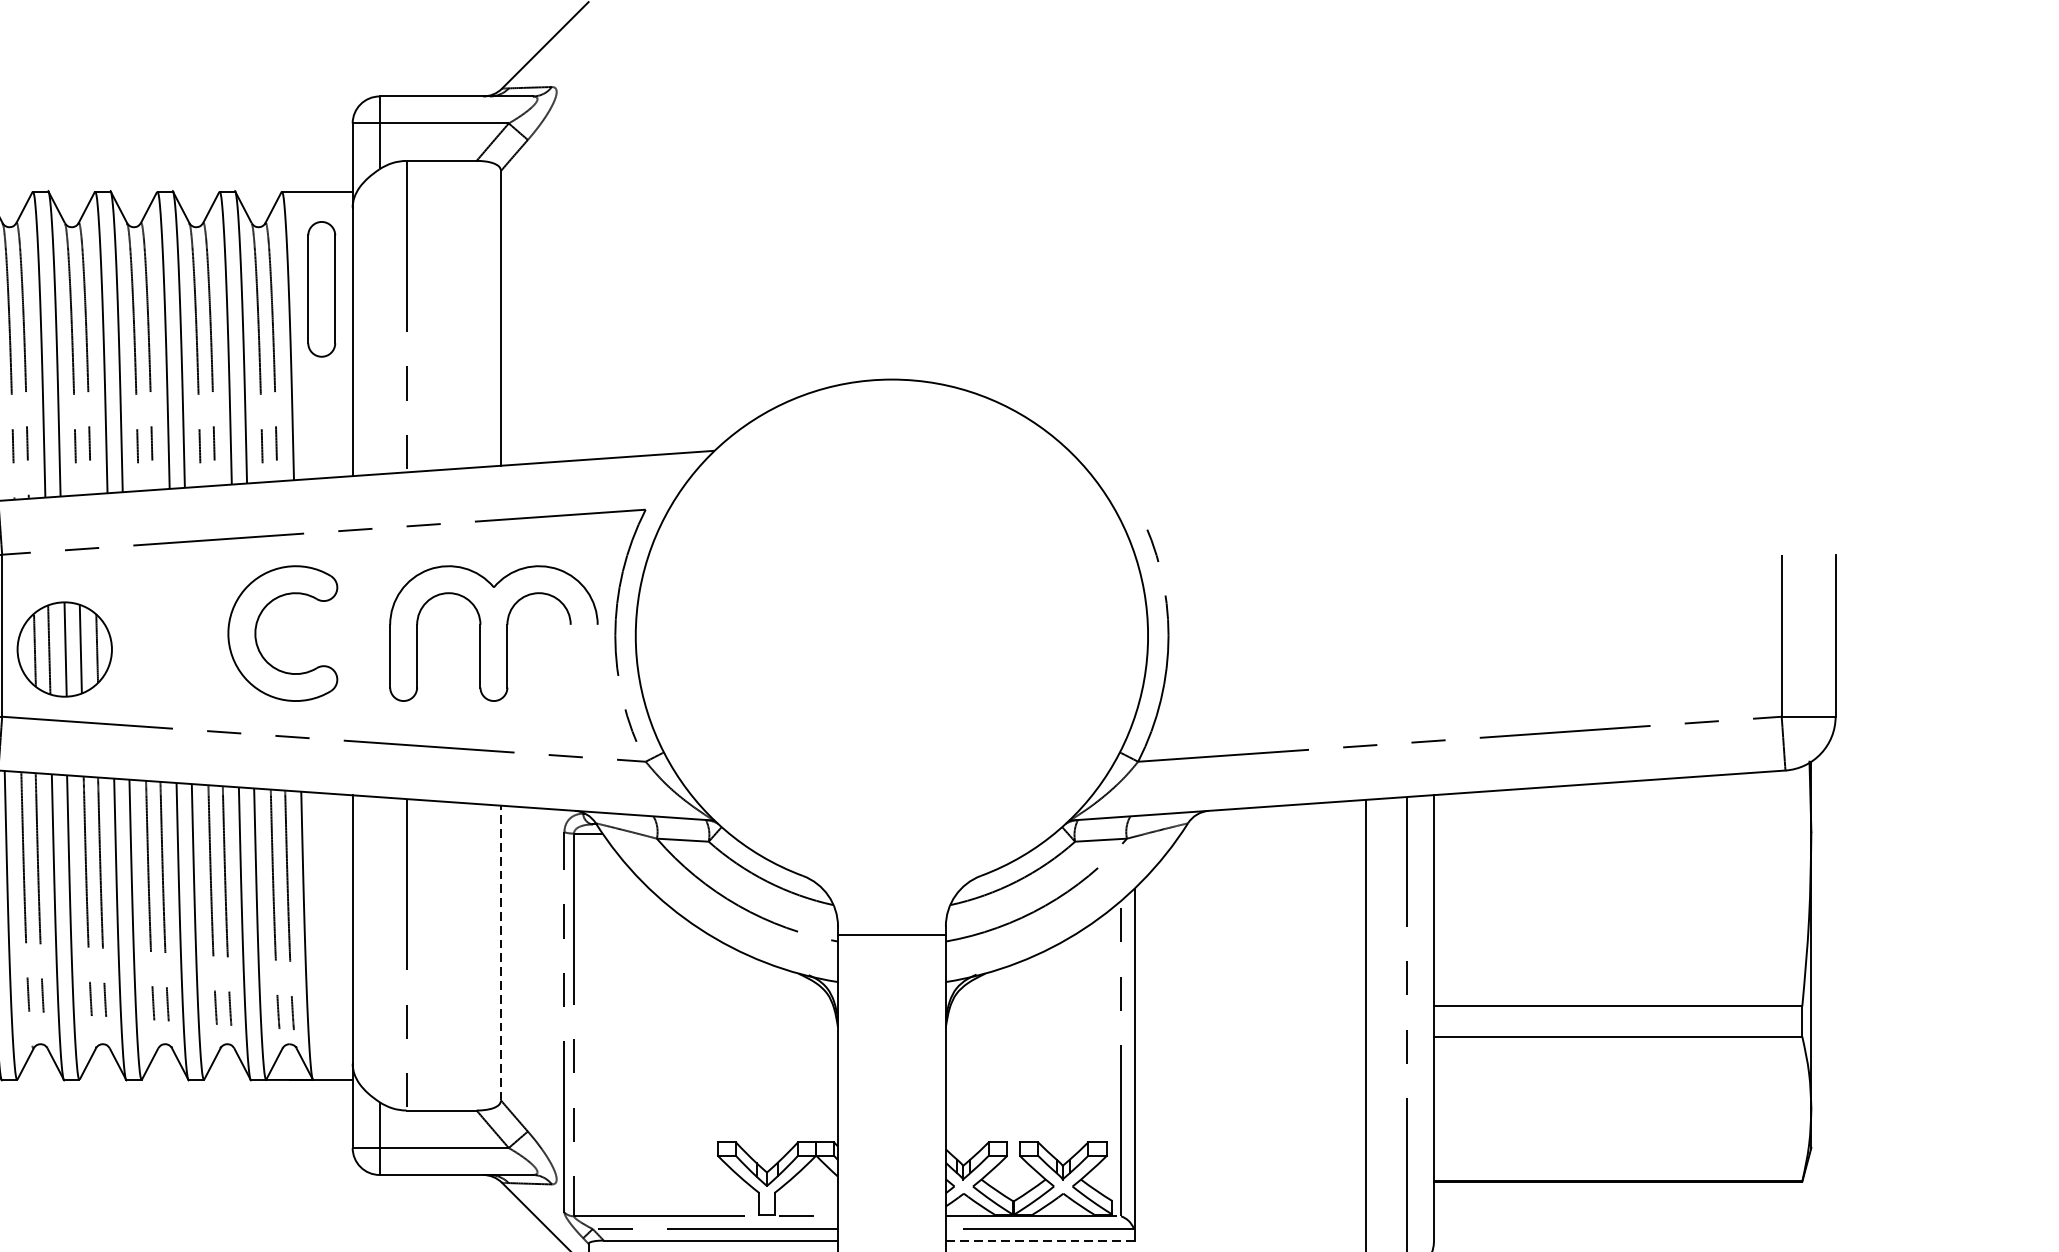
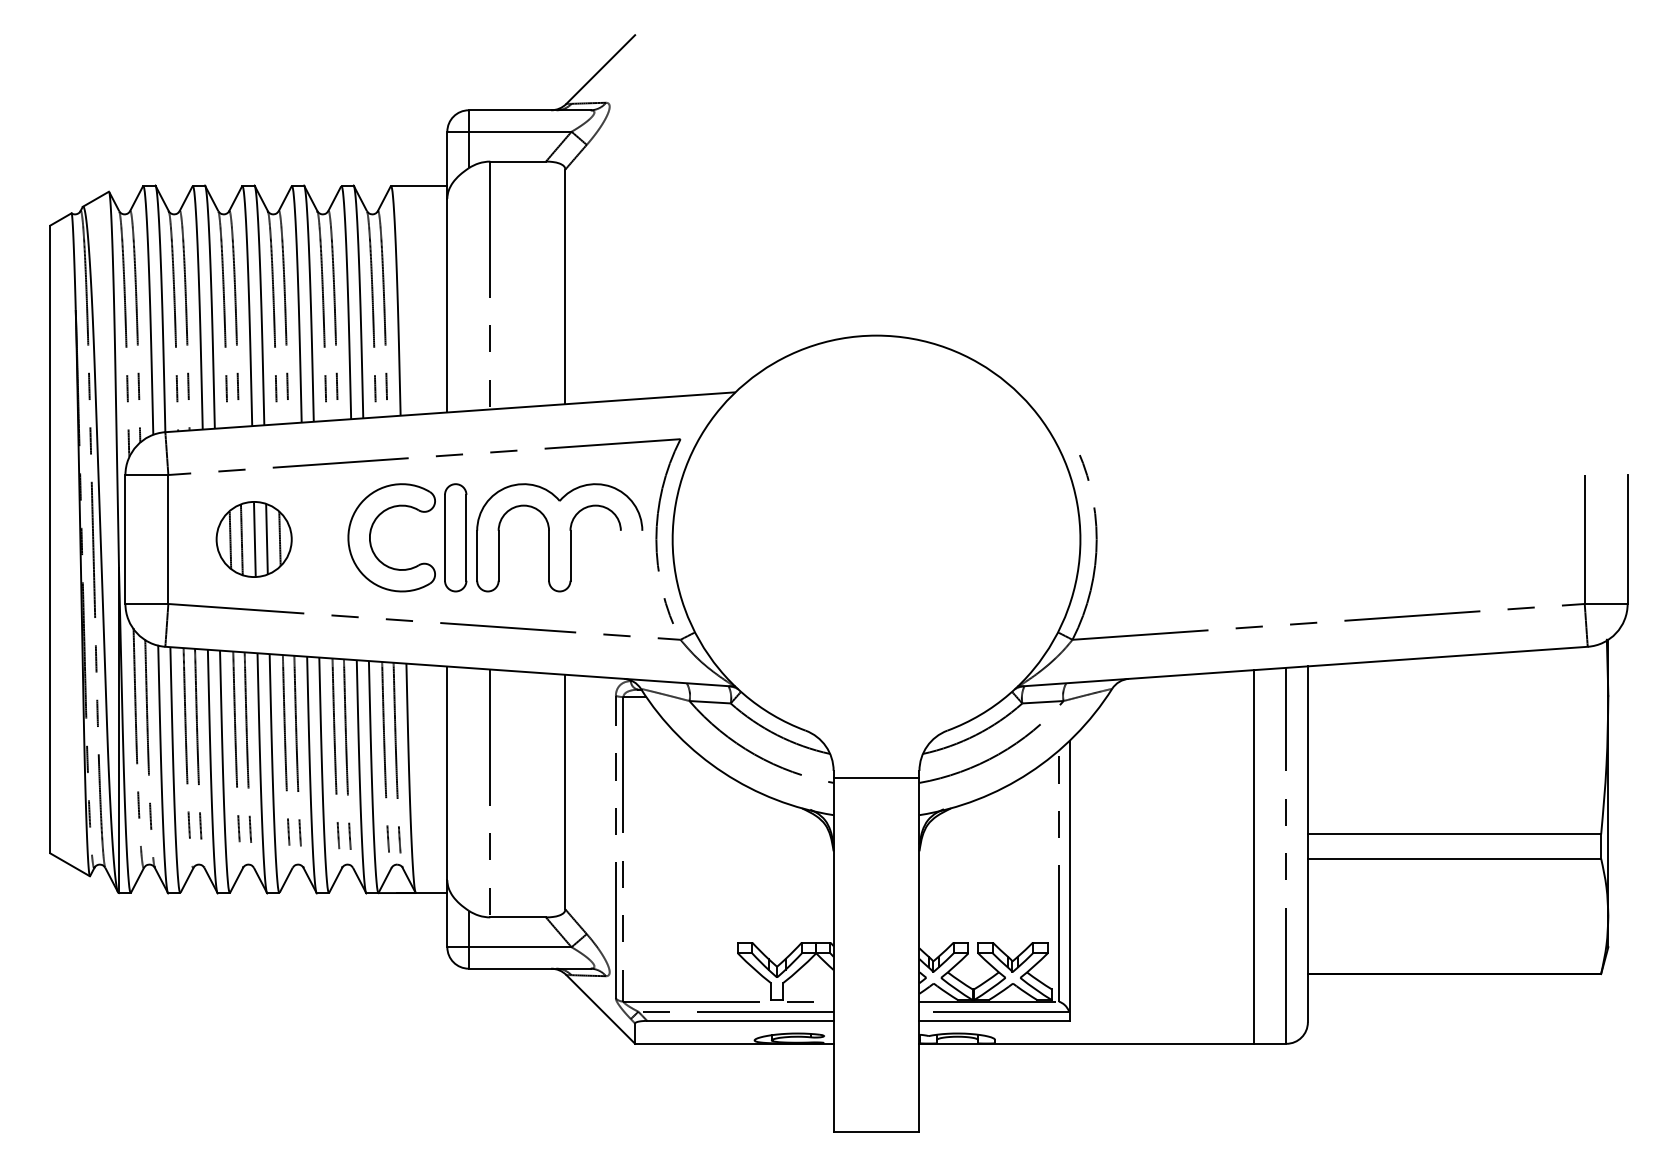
part: (321, 288) -> (455, 537), moved
part: (63, 649) -> (253, 539), moved
line: (501, 952) -> (565, 791), dashed -> solid
line: (1040, 1240) -> (994, 1020), dashed -> solid

